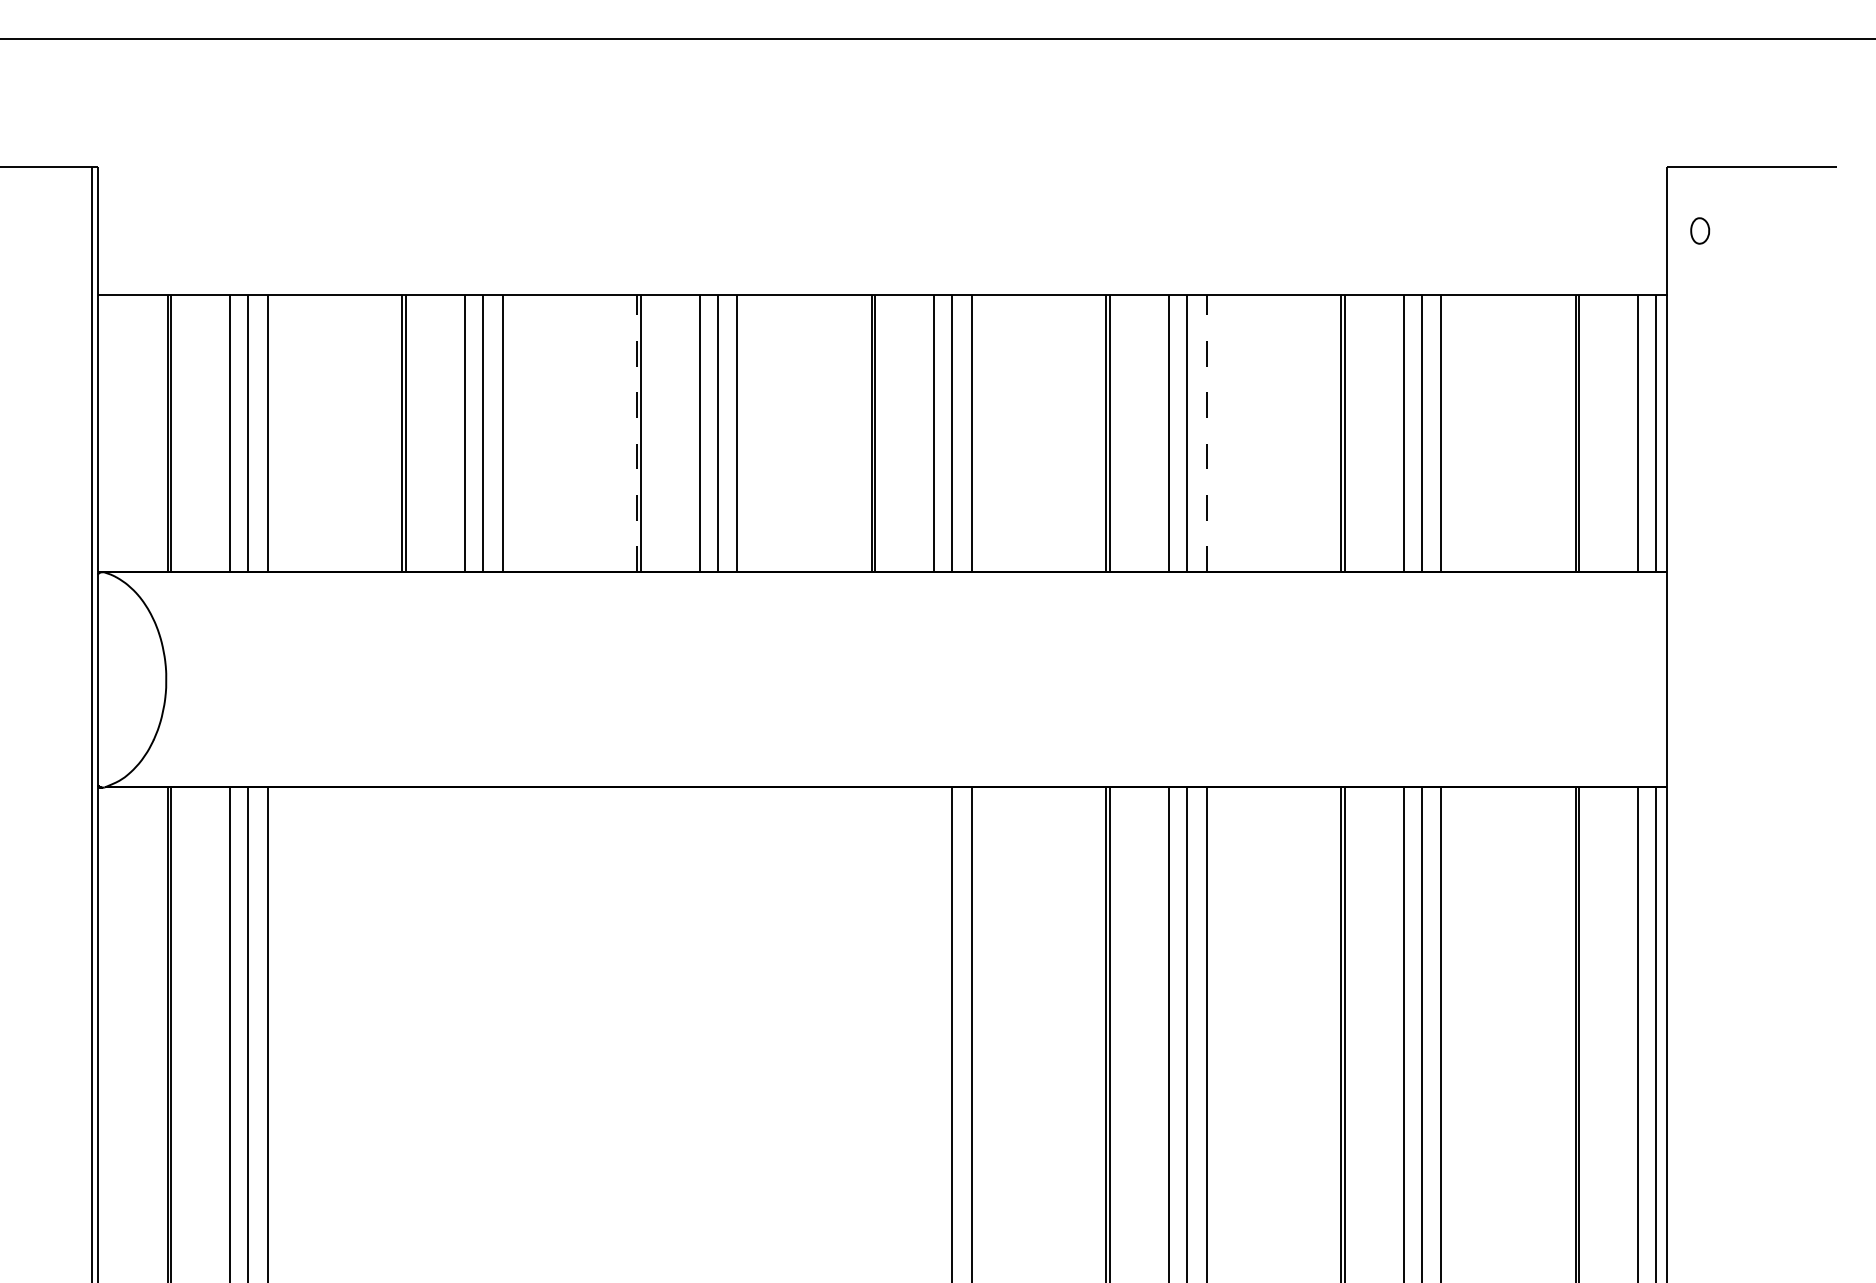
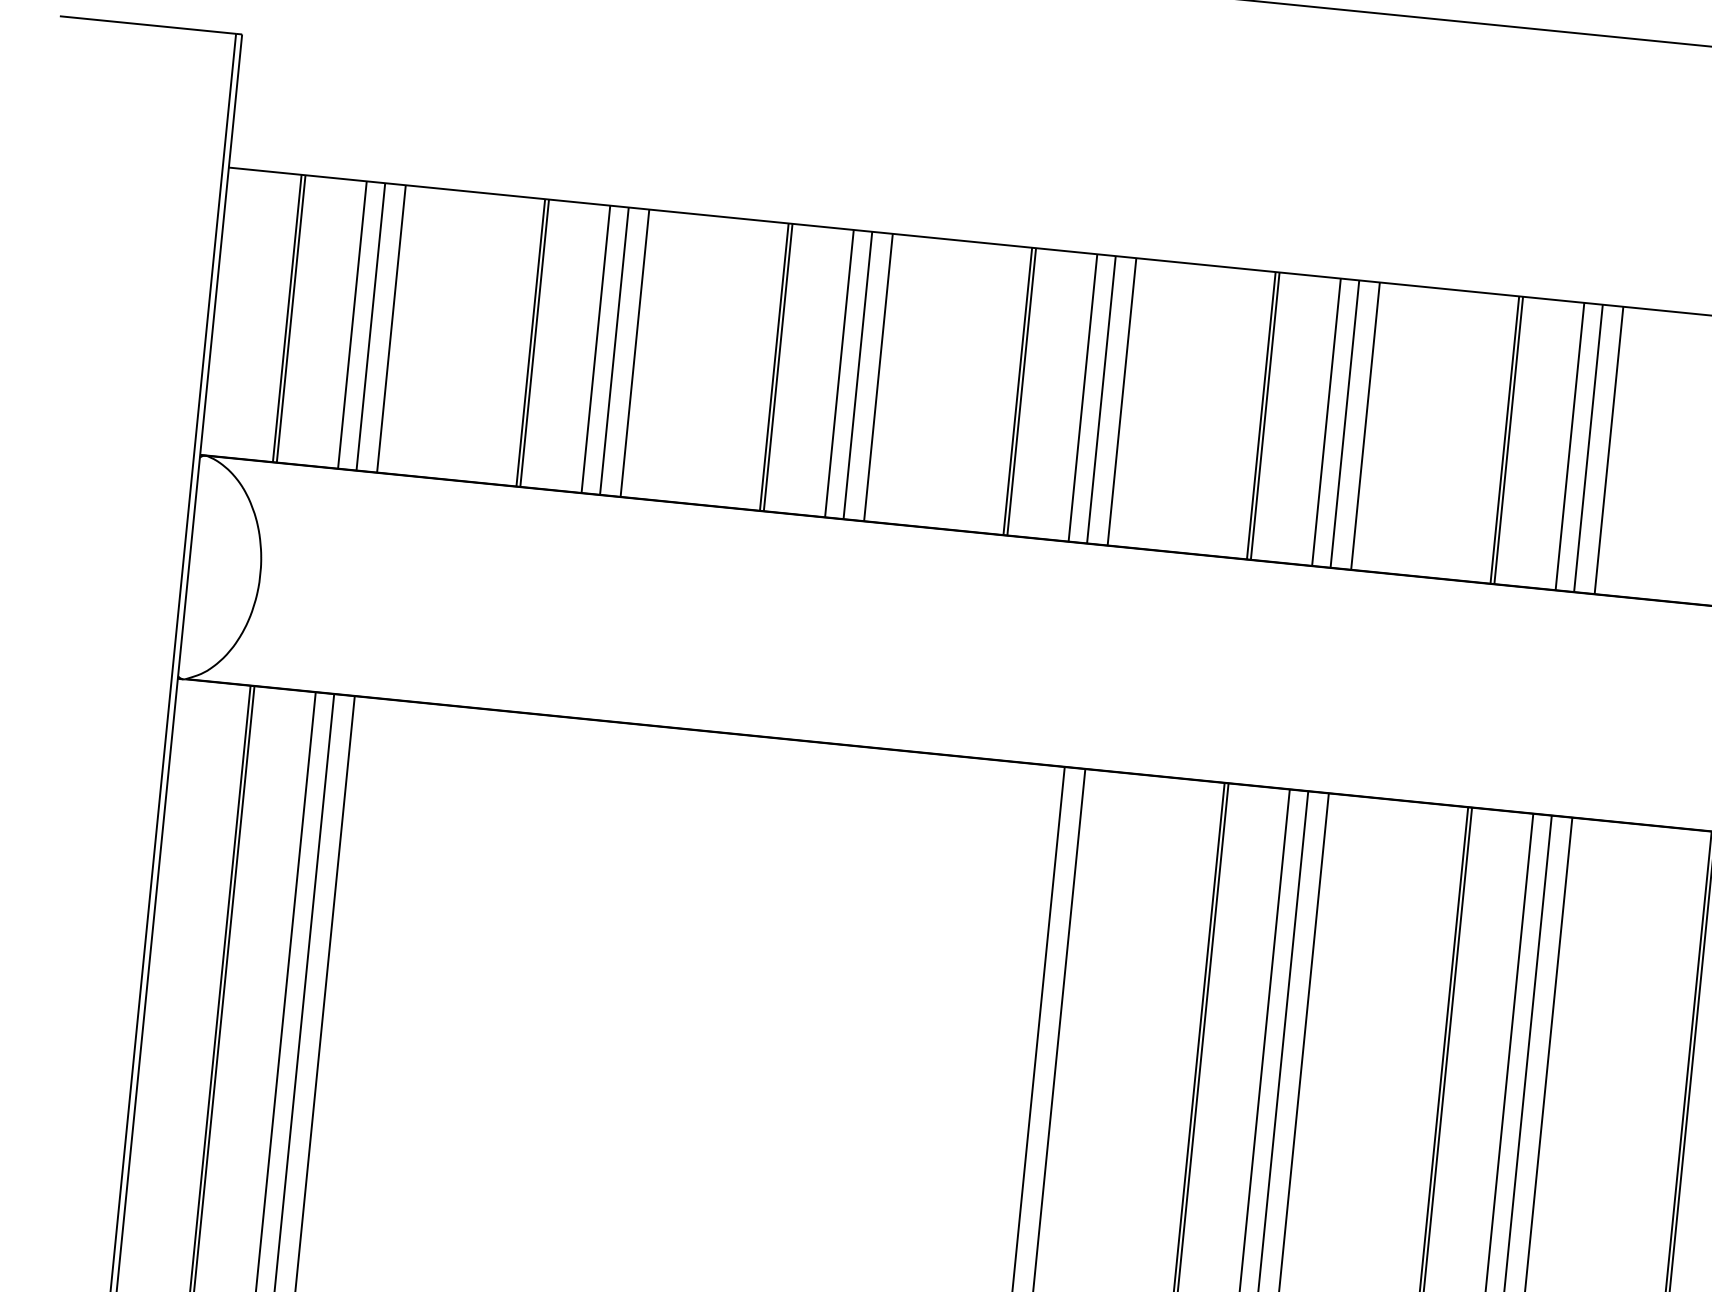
line: (636, 433) -> (773, 367), dashed -> solid
line: (1206, 433) -> (1365, 426), dashed -> solid

